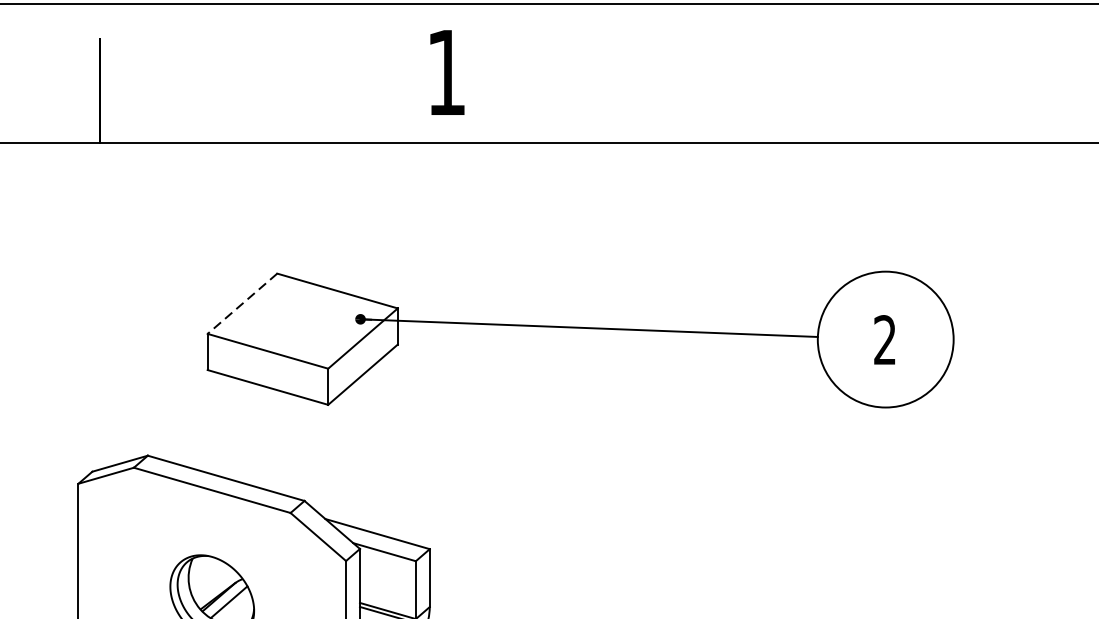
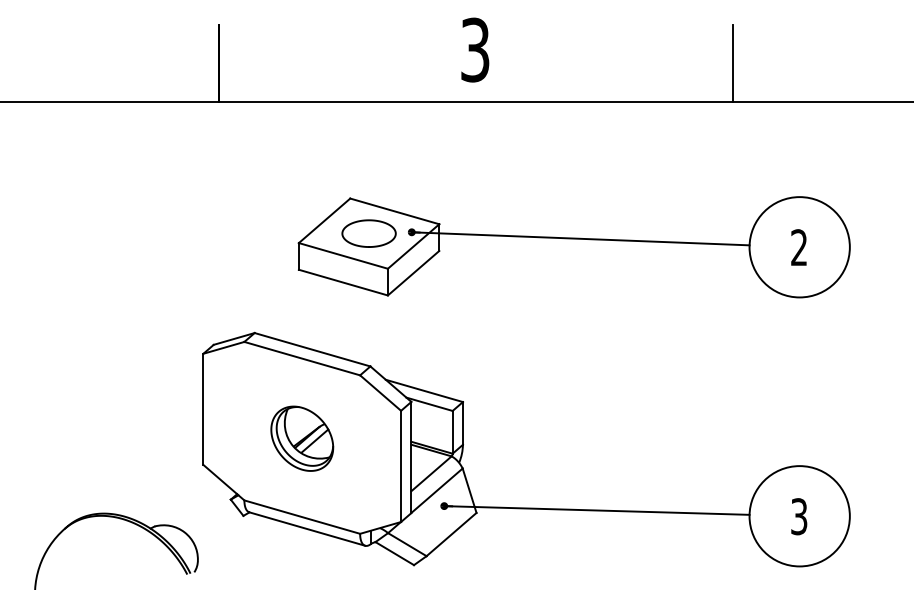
text: (446, 71) -> (475, 49), 1 -> 3
line: (796, 90) -> (733, 63), added
line: (242, 303) -> (324, 220), dashed -> solid
part: (301, 320) -> (368, 233), added

